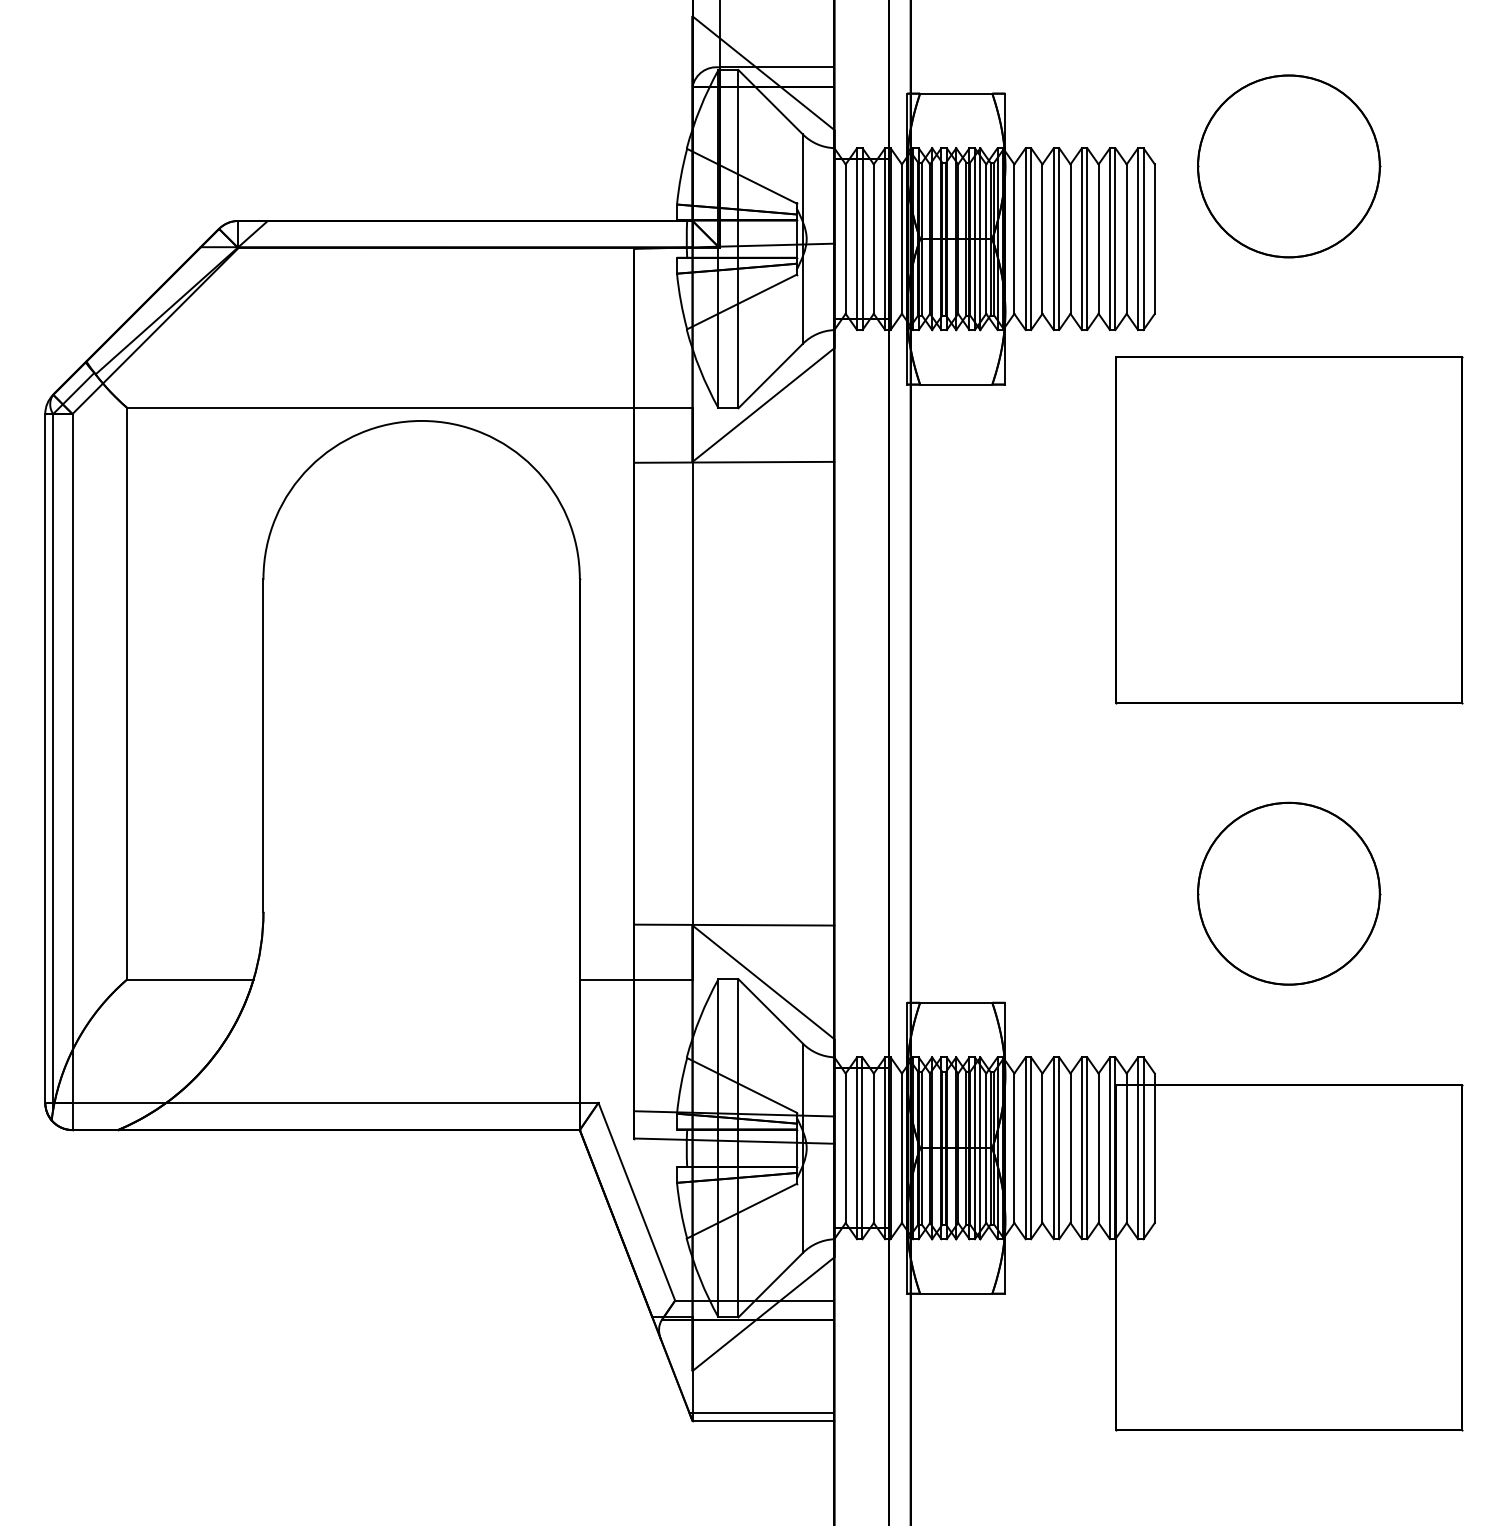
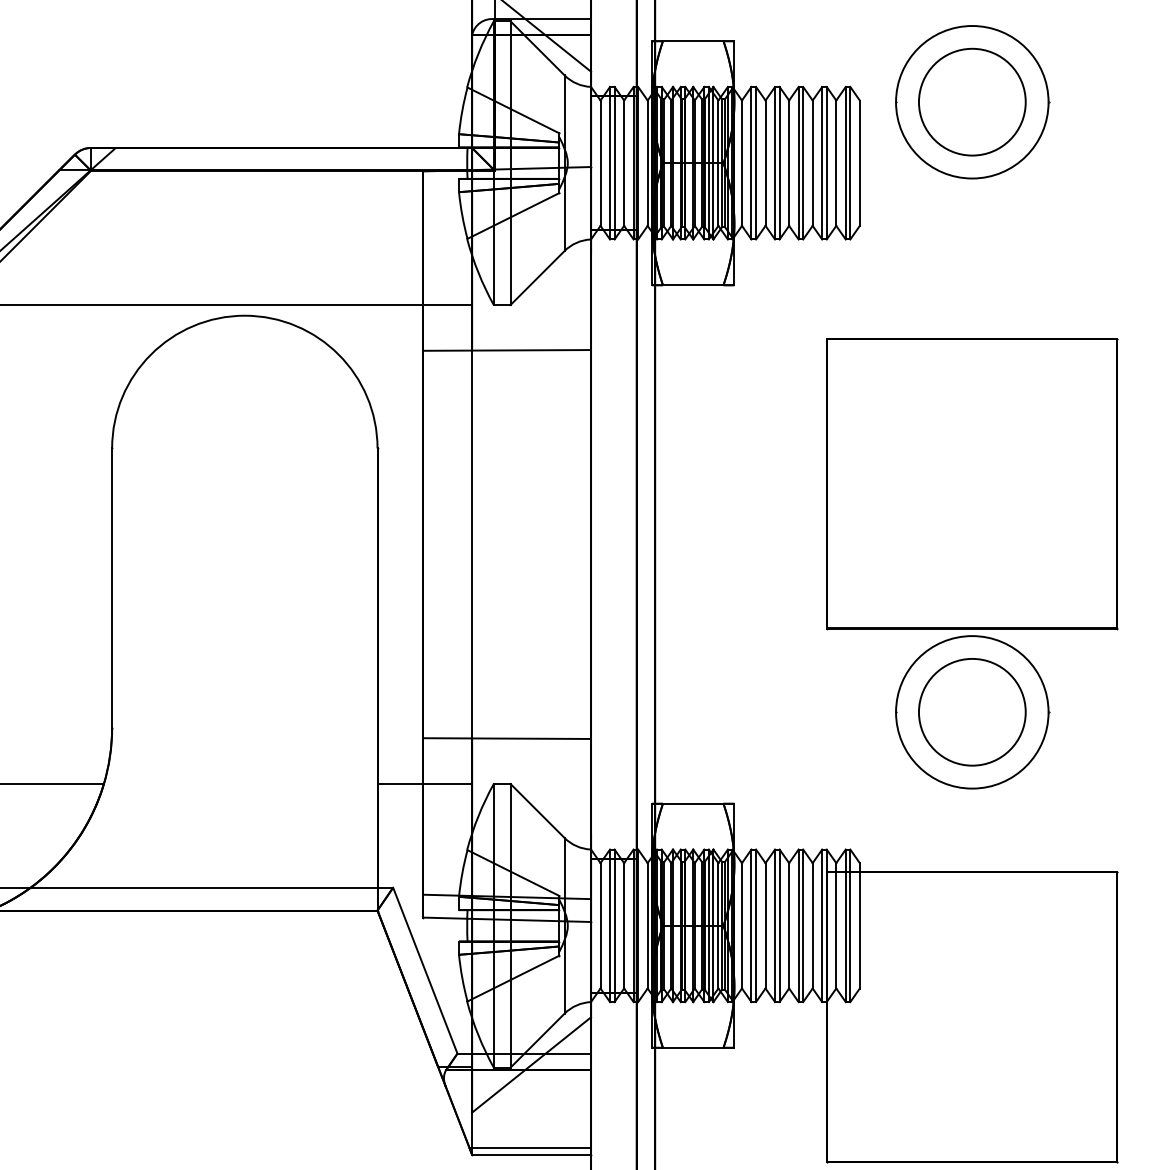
circle: (1288, 166) -> (971, 102), size x0.7
line: (763, 404) -> (531, 301), removed
part: (1289, 530) -> (972, 483), moved
circle: (1288, 893) -> (971, 712), size x0.7
line: (763, 982) -> (531, 786), removed

